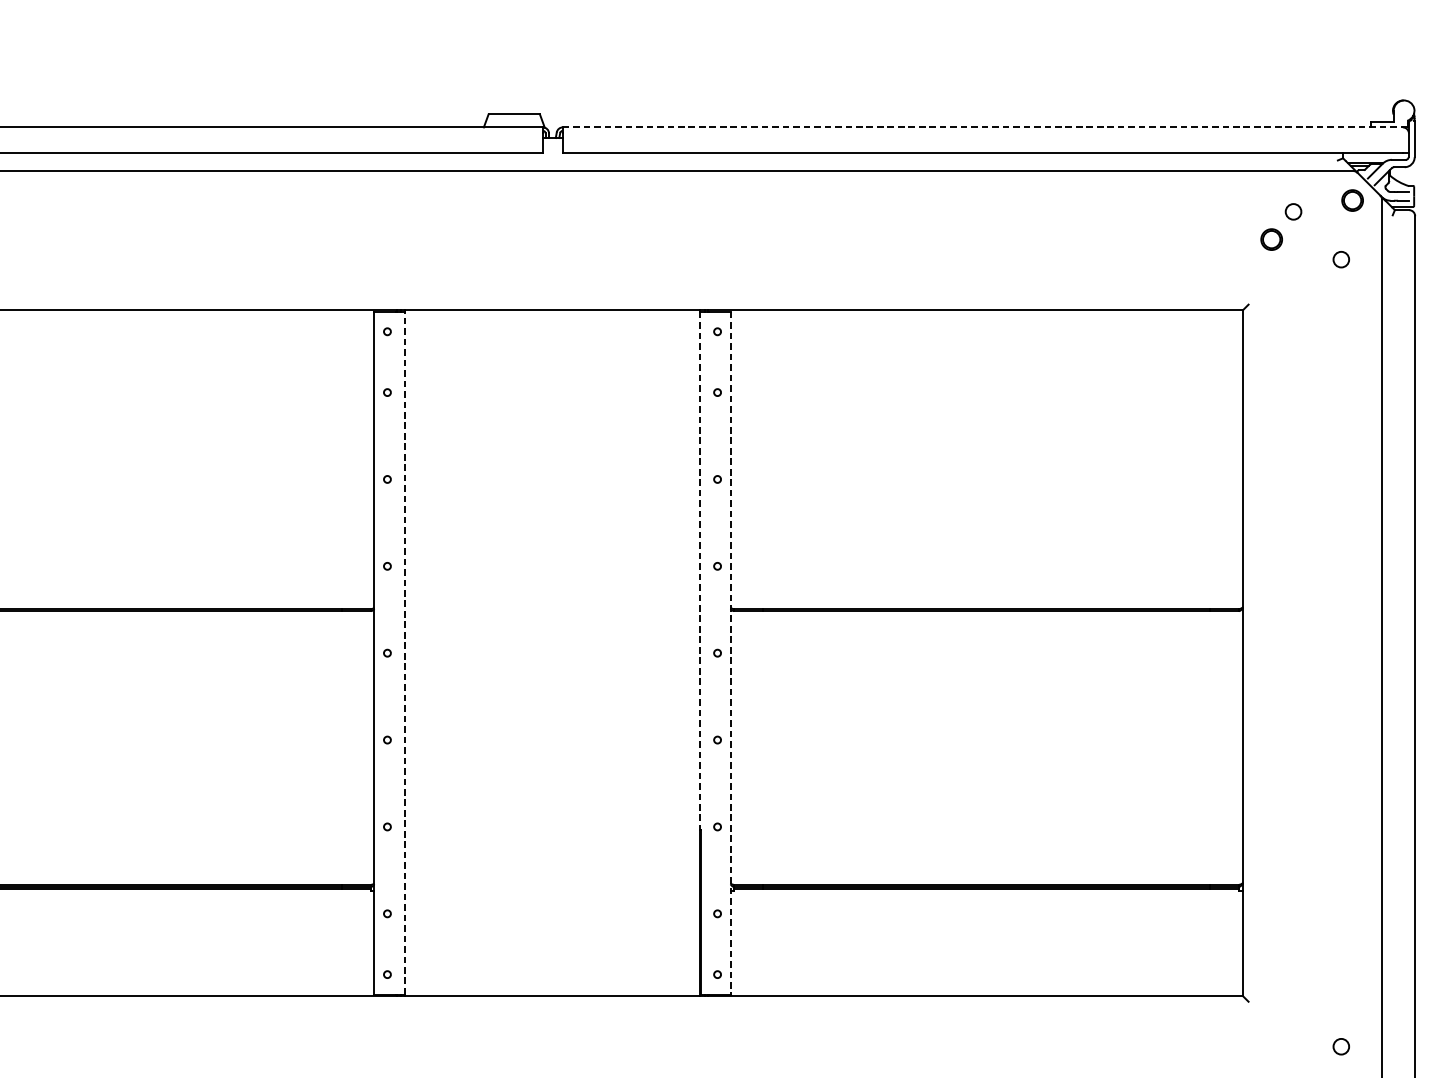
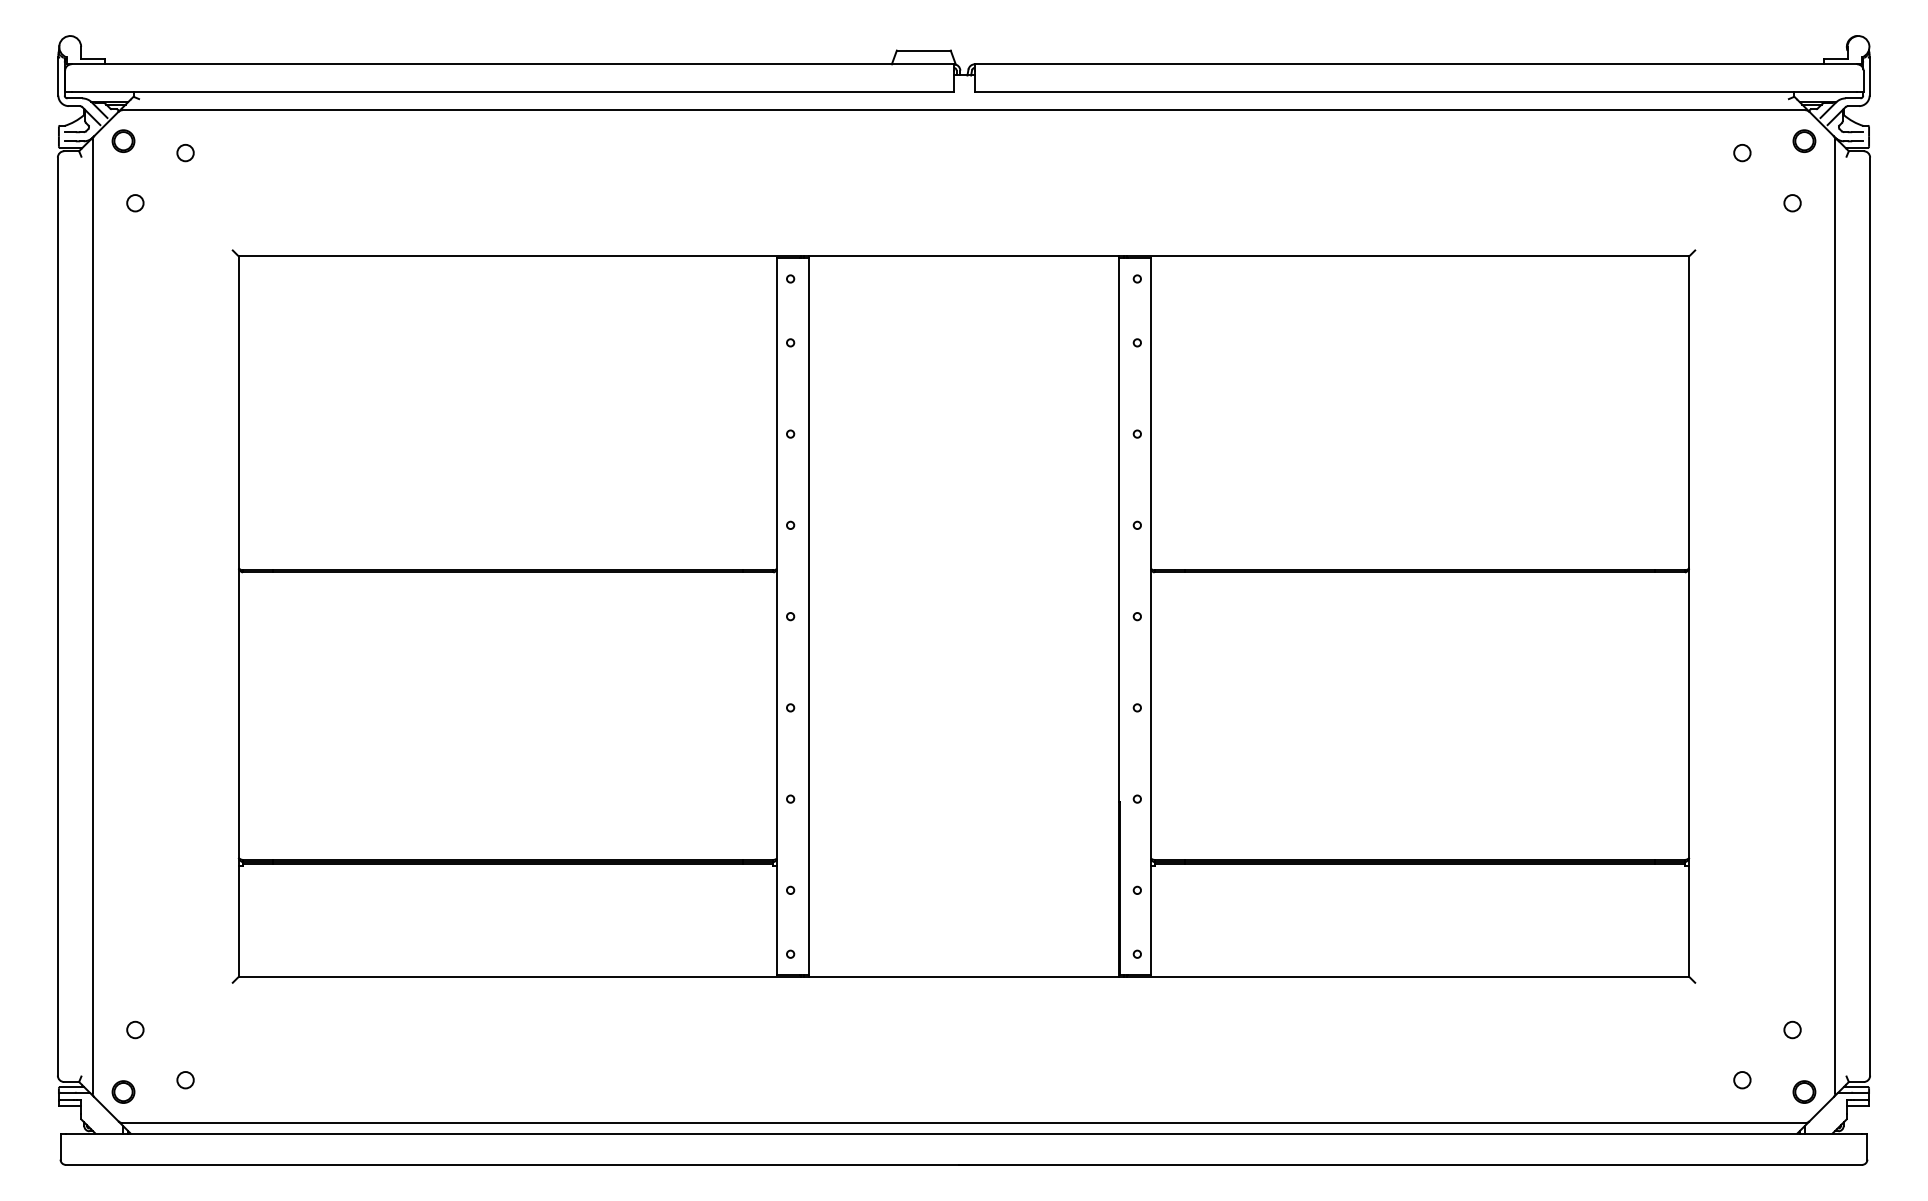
line: (983, 127) -> (1416, 64), dashed -> solid
part: (1271, 238) -> (1719, 181), removed
line: (700, 570) -> (1119, 529), dashed -> solid
line: (404, 653) -> (808, 616), dashed -> solid
line: (731, 653) -> (1151, 616), dashed -> solid

